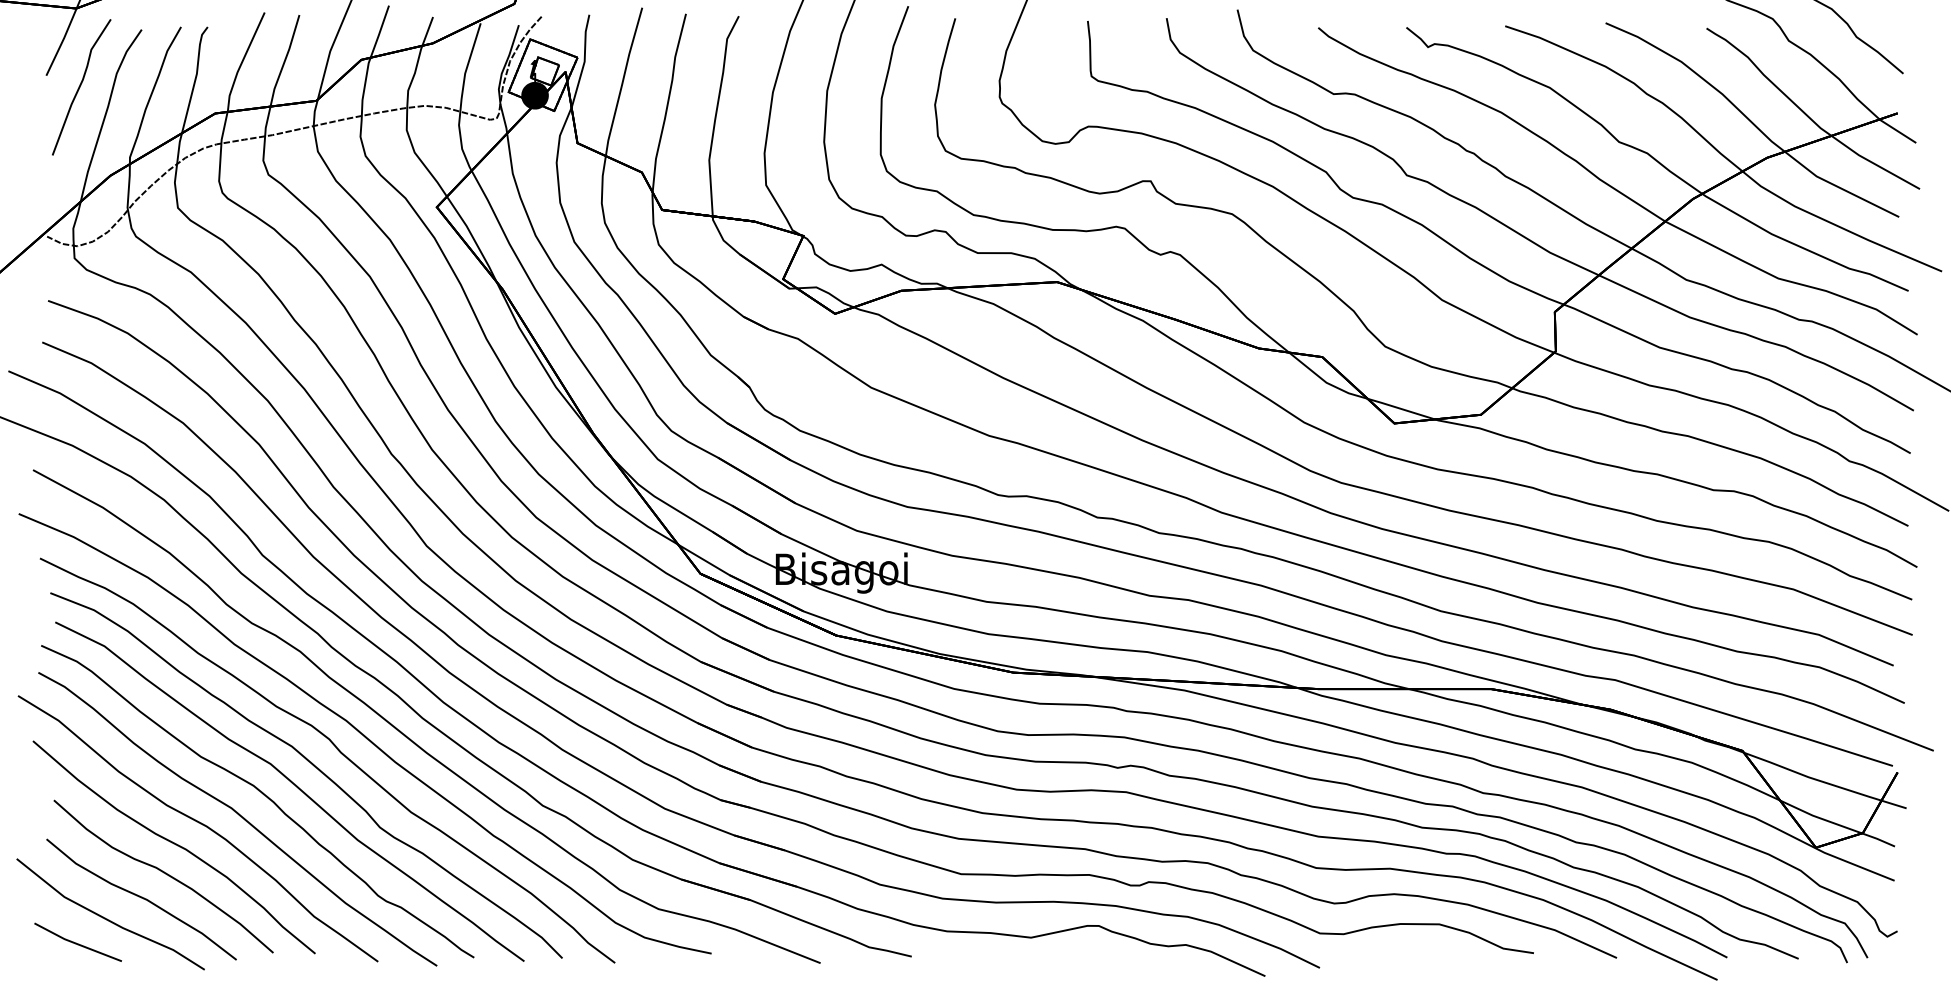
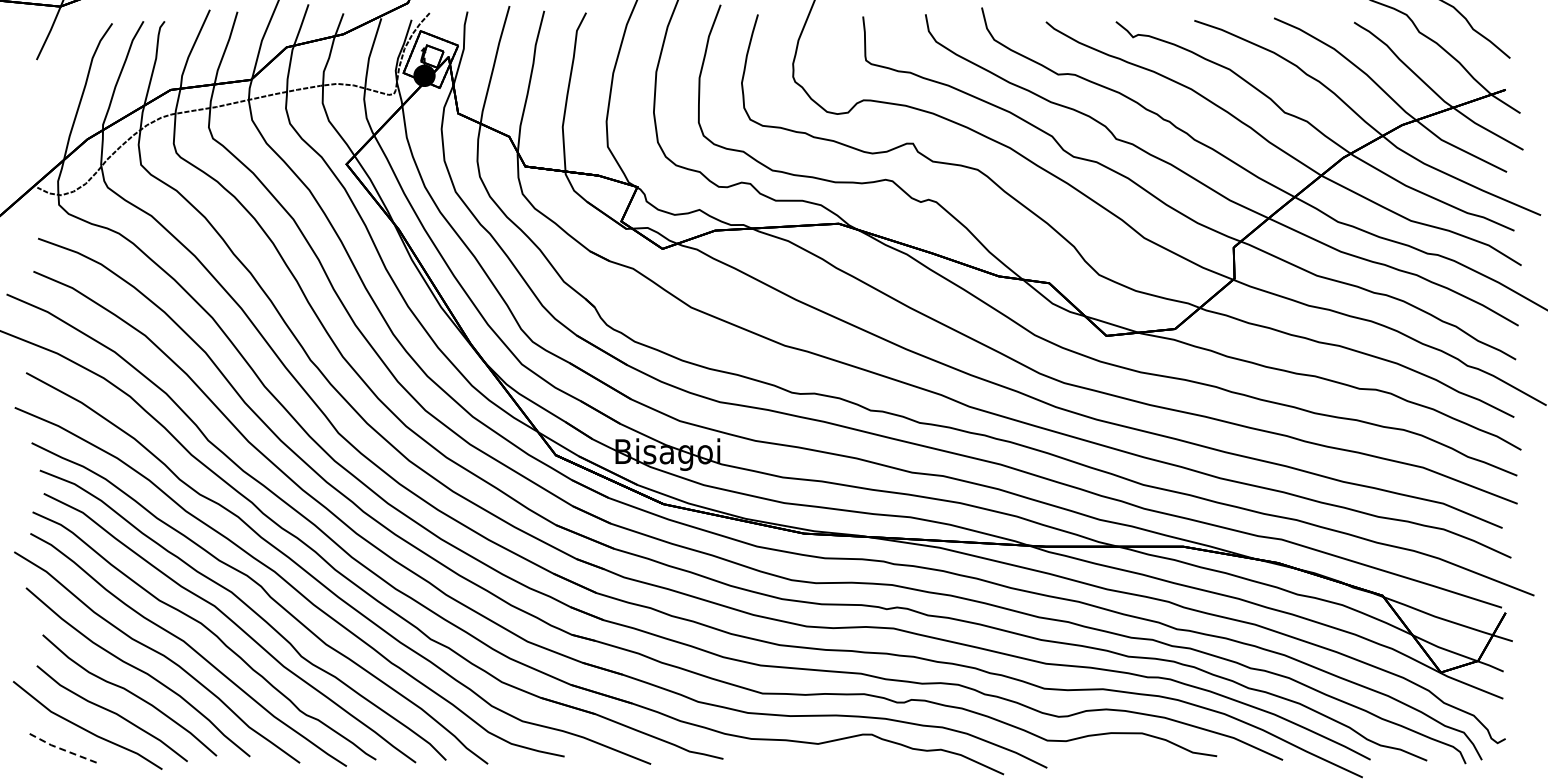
curve: (81, 86) -> (64, 68), removed
line: (76, 943) -> (60, 748), solid -> dashed

